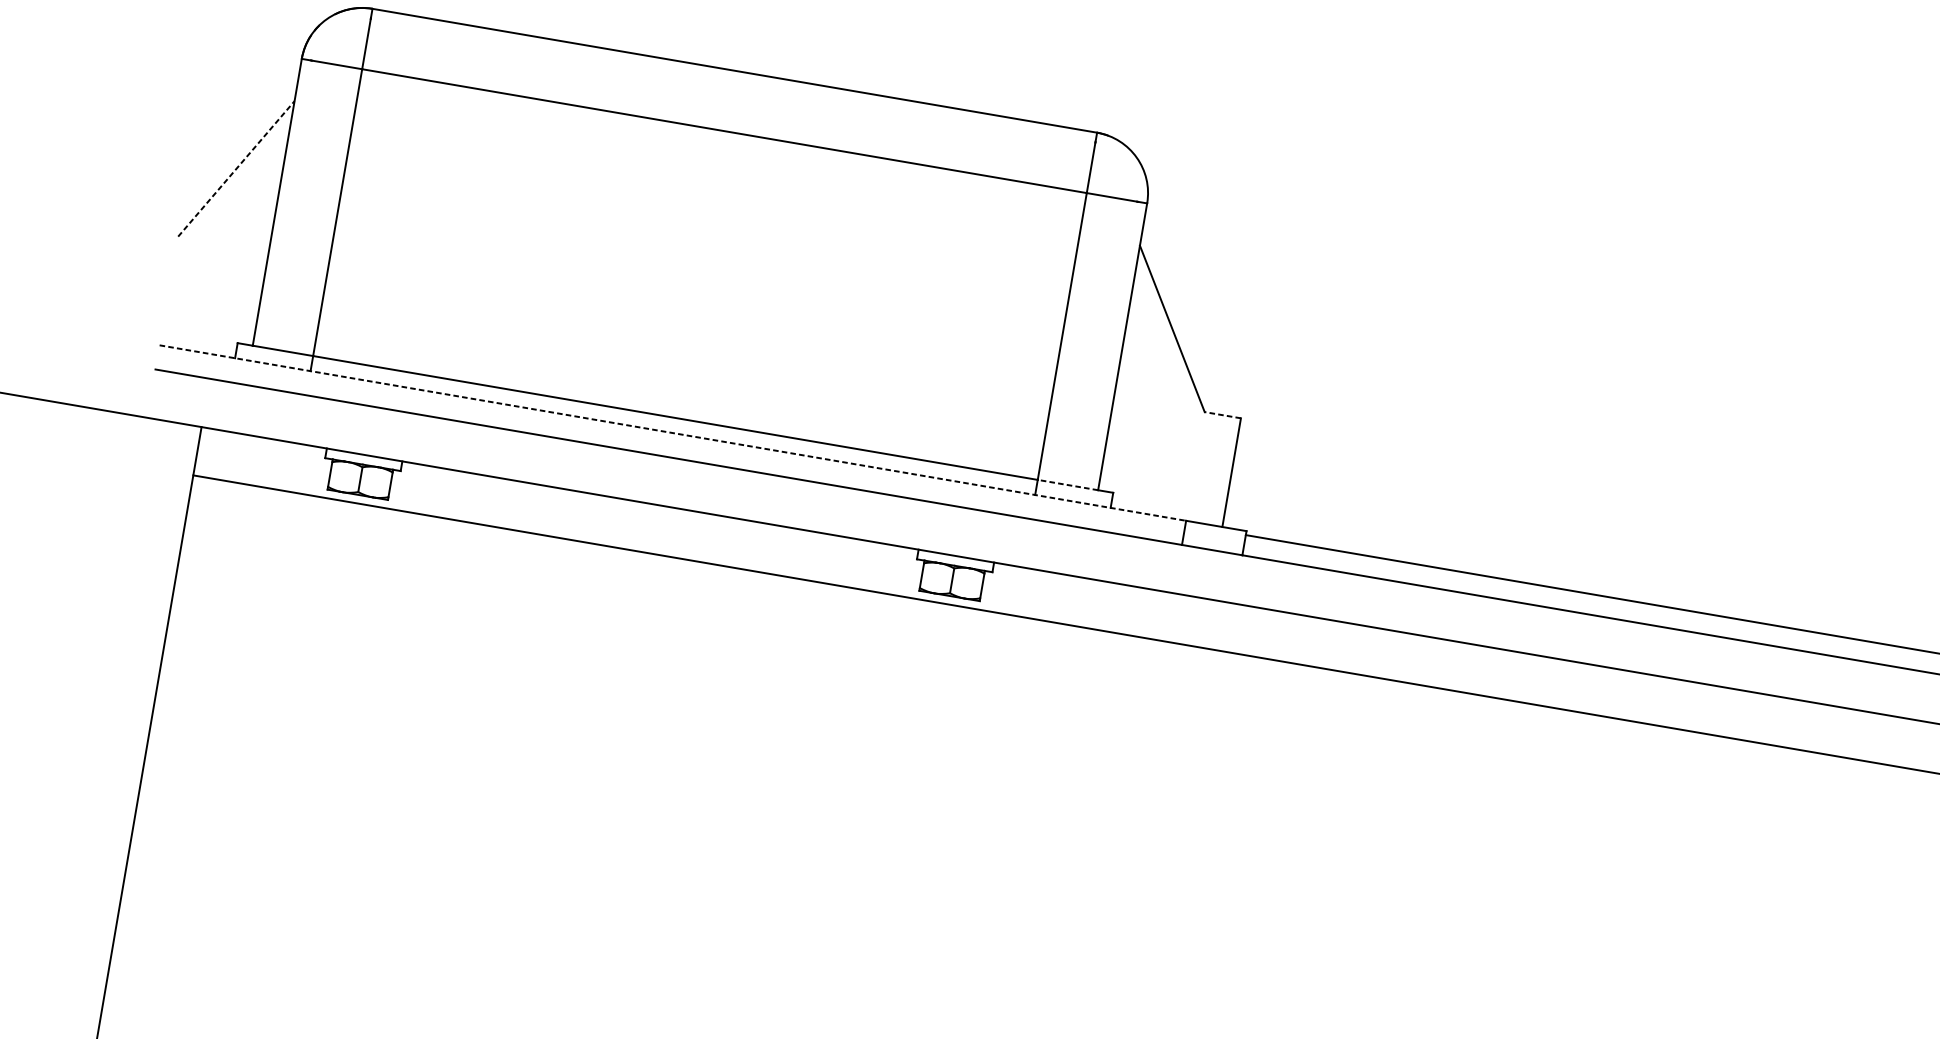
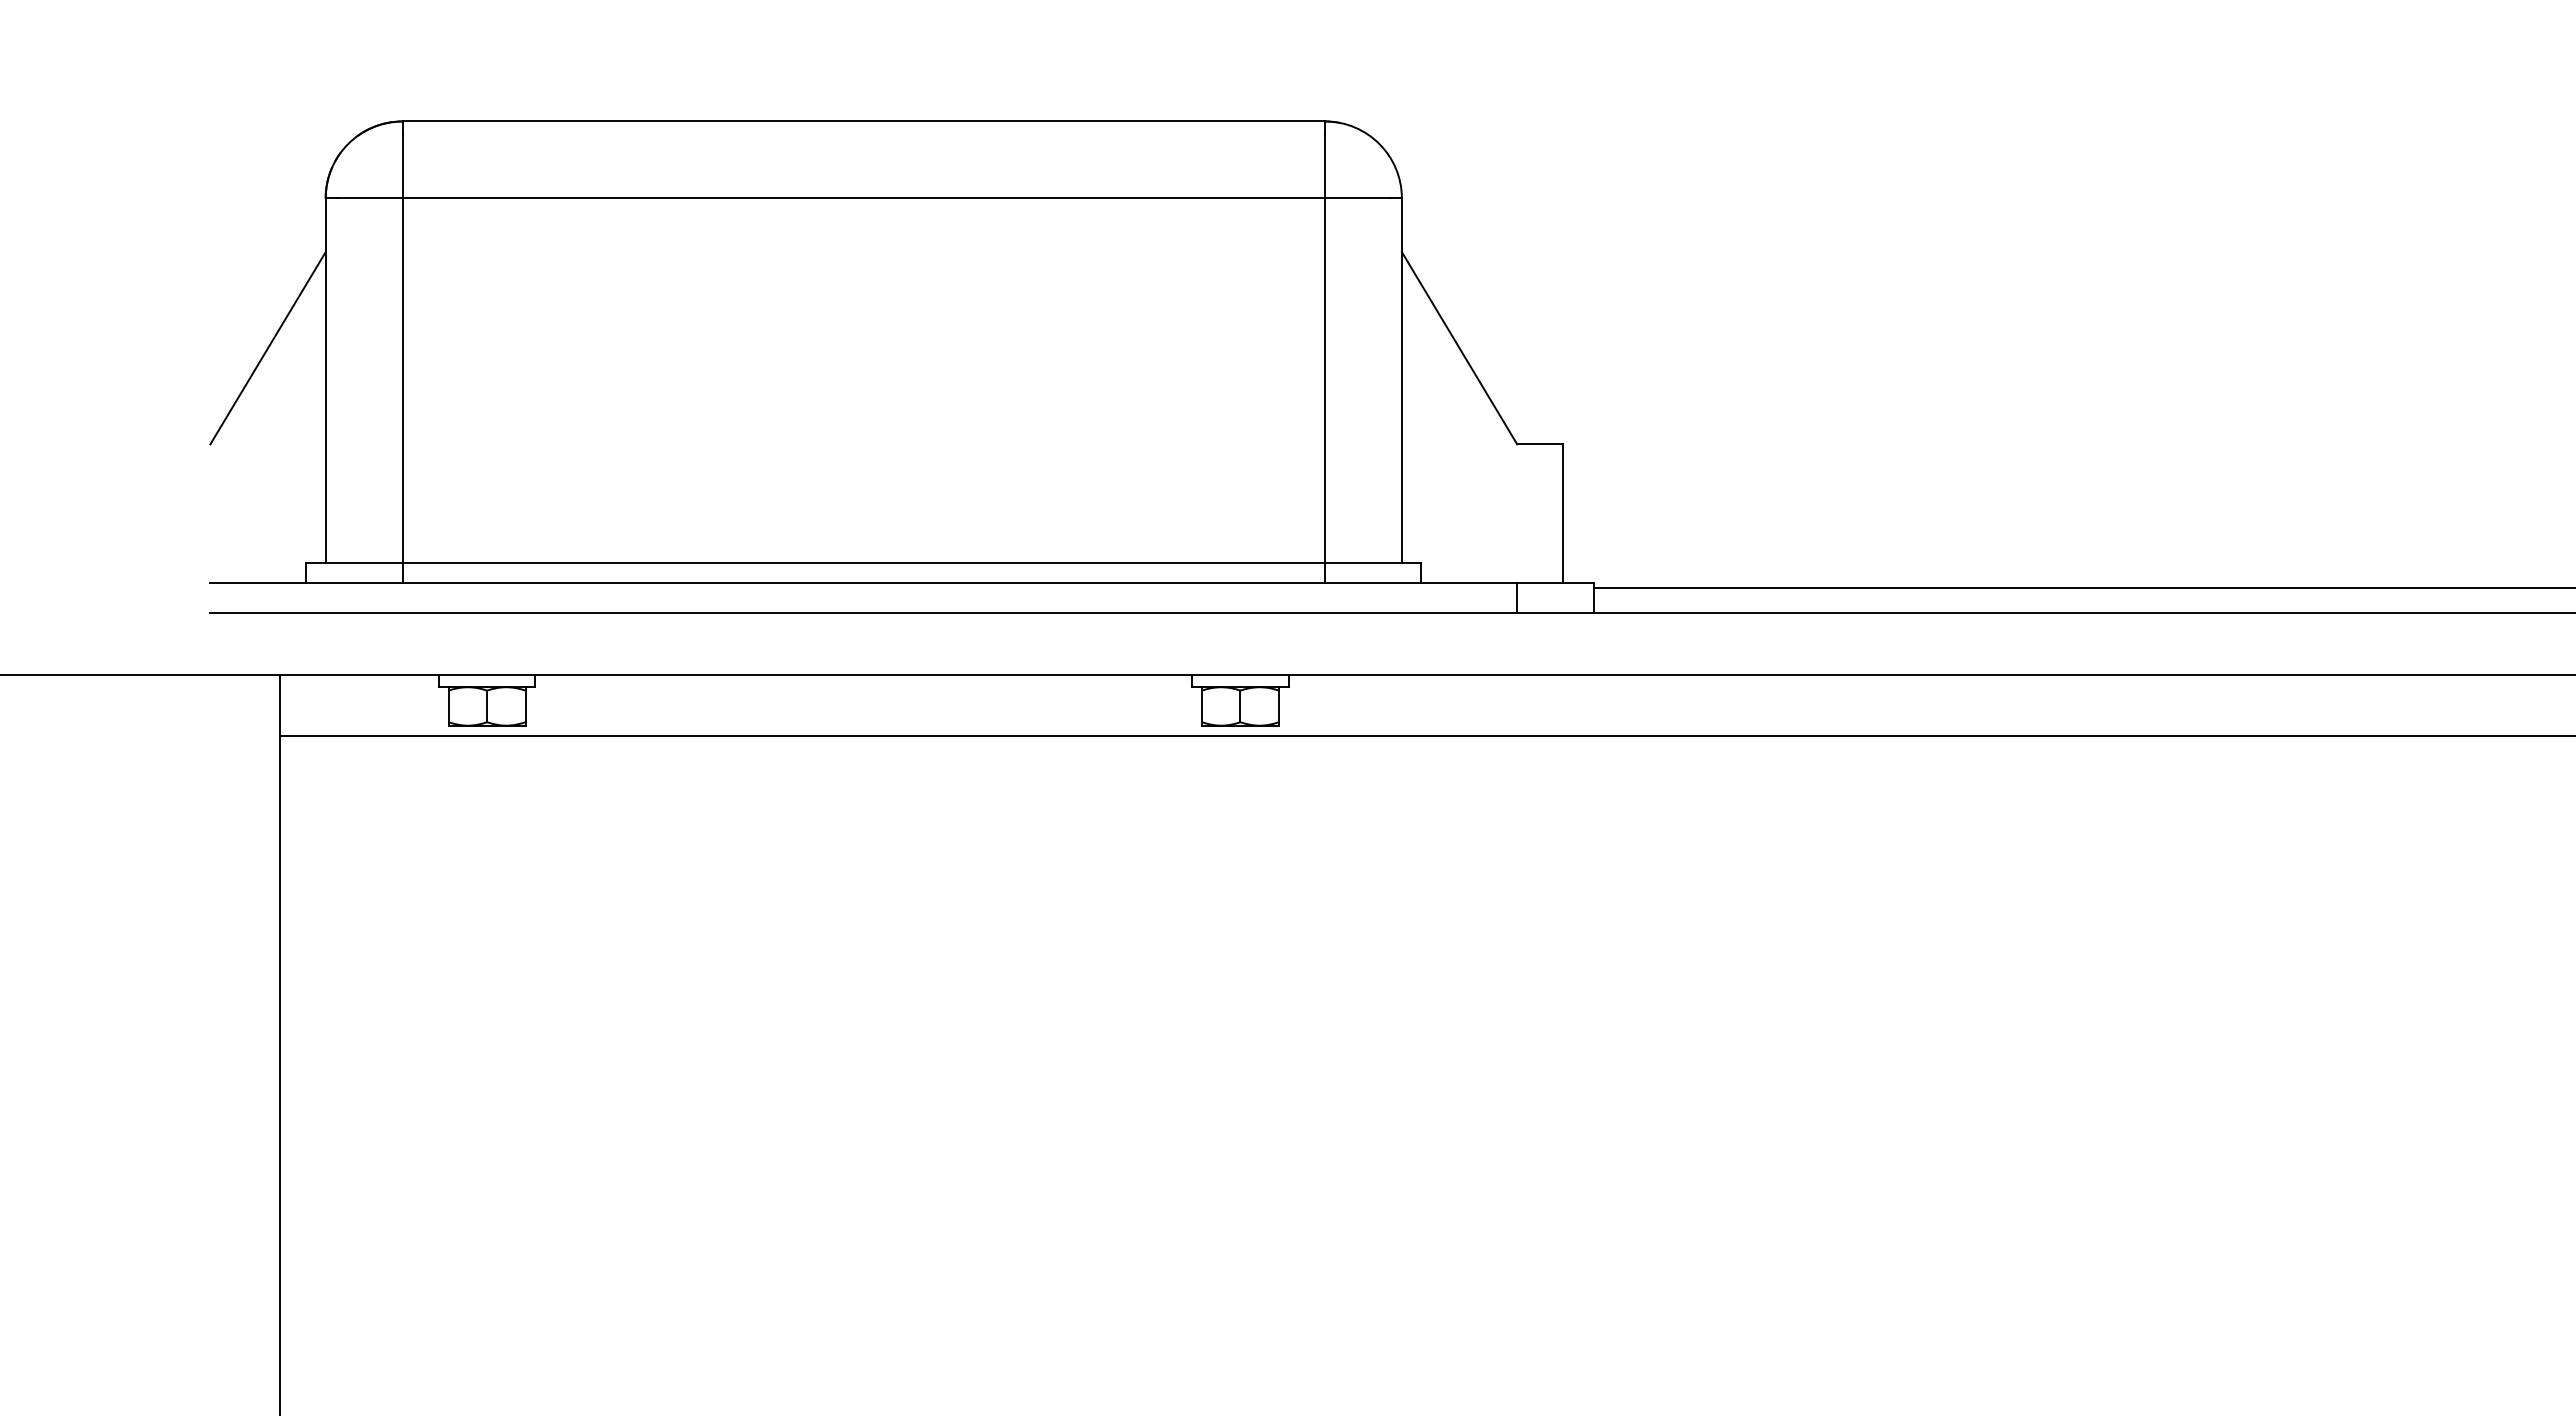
line: (236, 168) -> (268, 347), dashed -> solid
line: (1222, 415) -> (1539, 444), dashed -> solid
line: (673, 433) -> (864, 582), dashed -> solid
line: (1067, 484) -> (1362, 563), dashed -> solid

